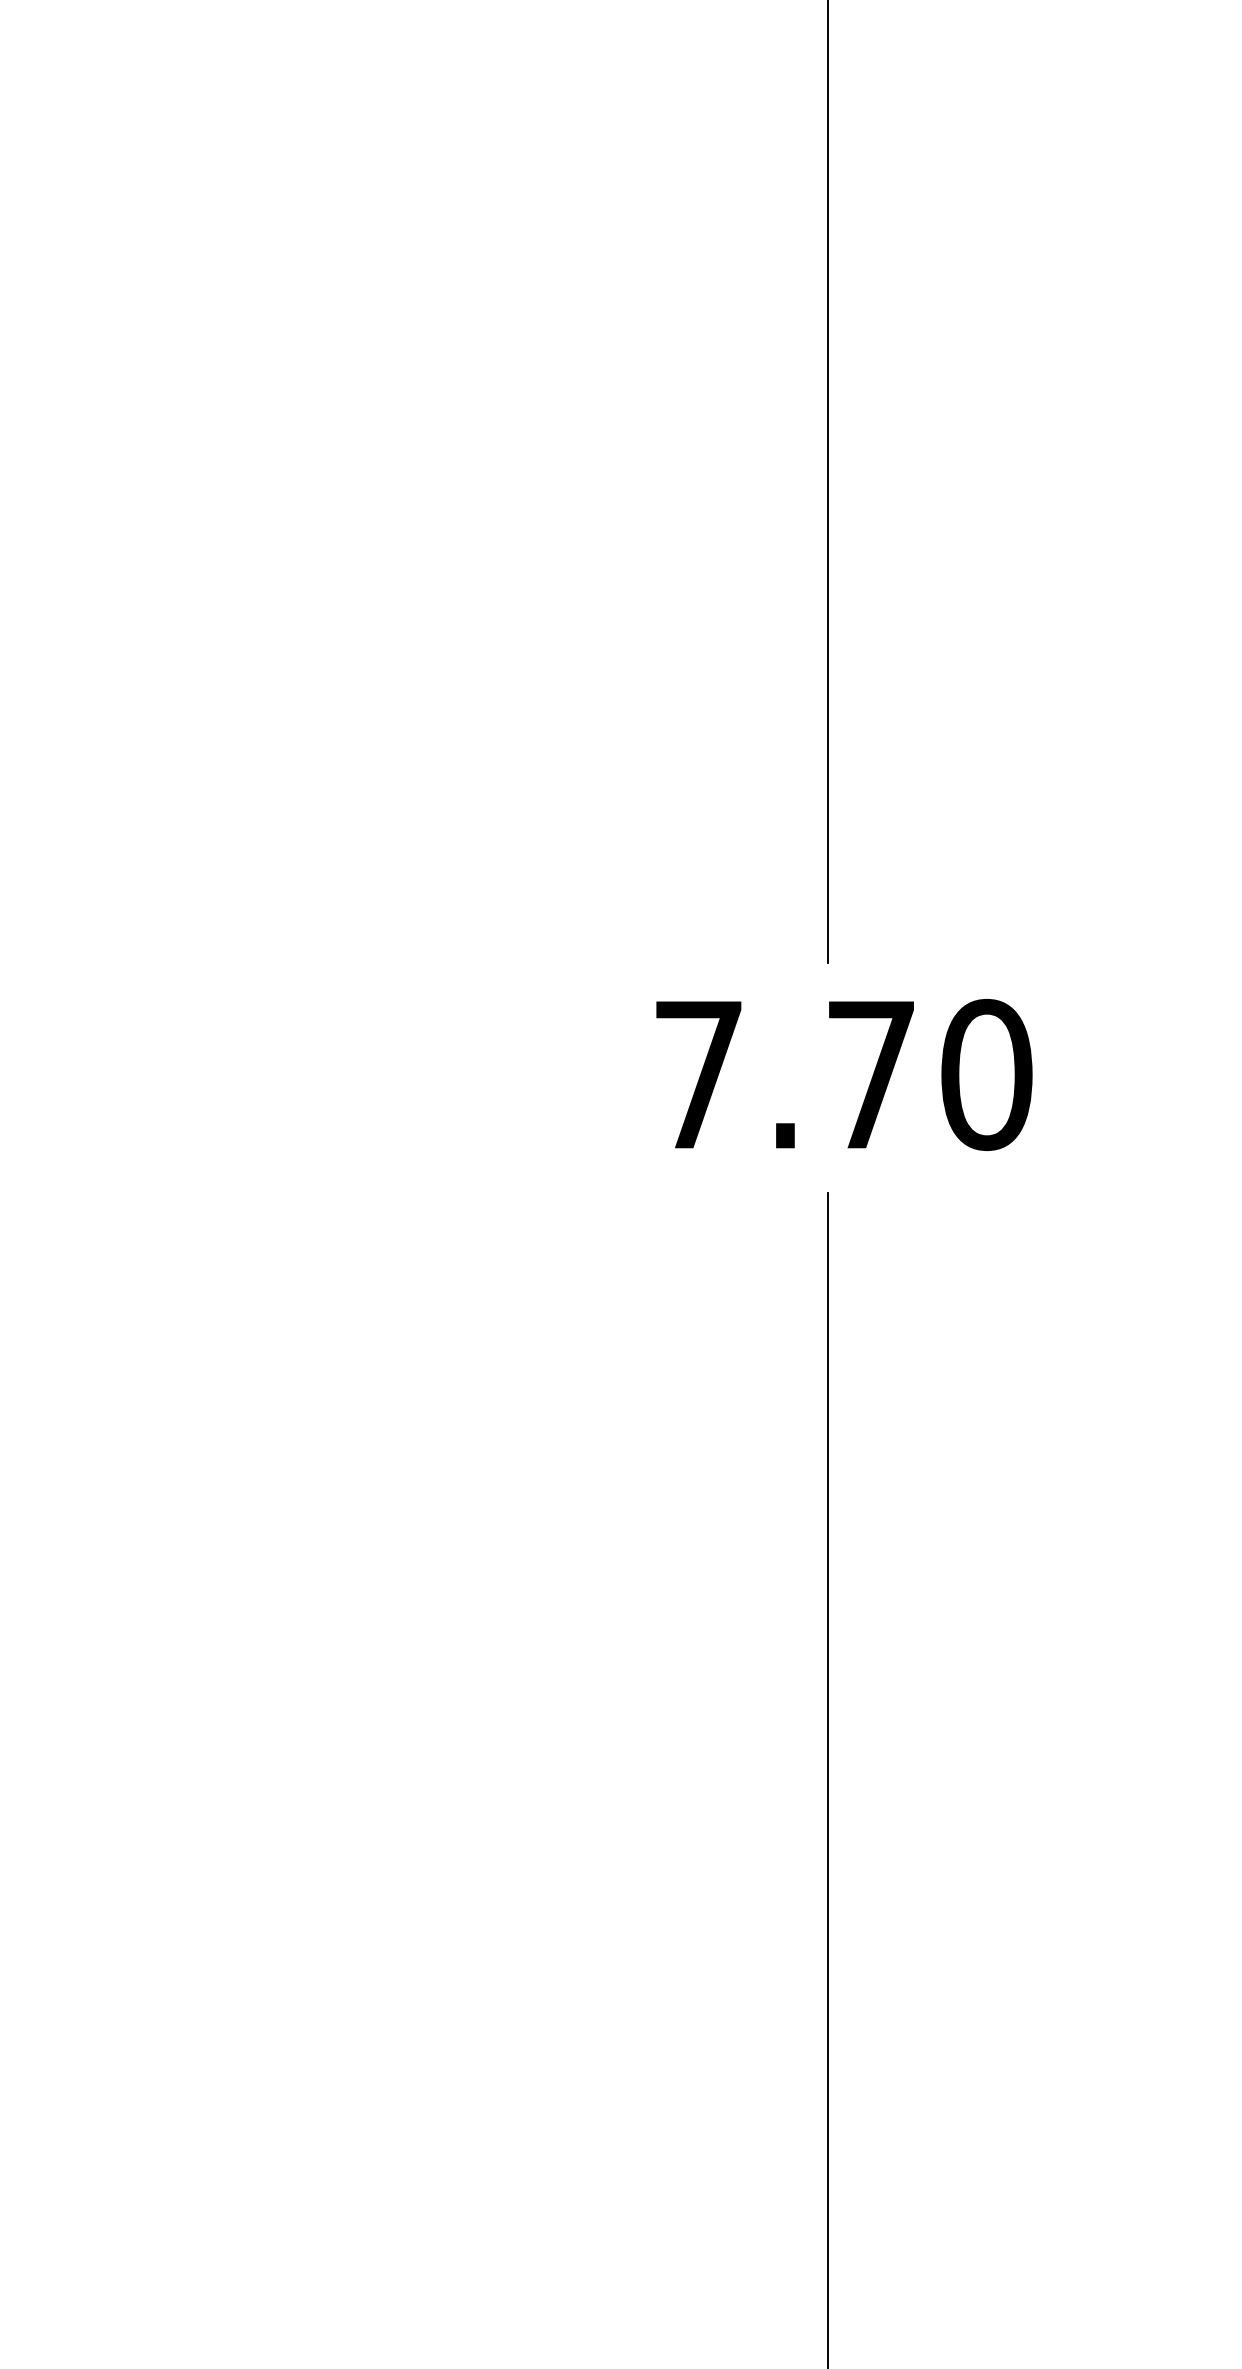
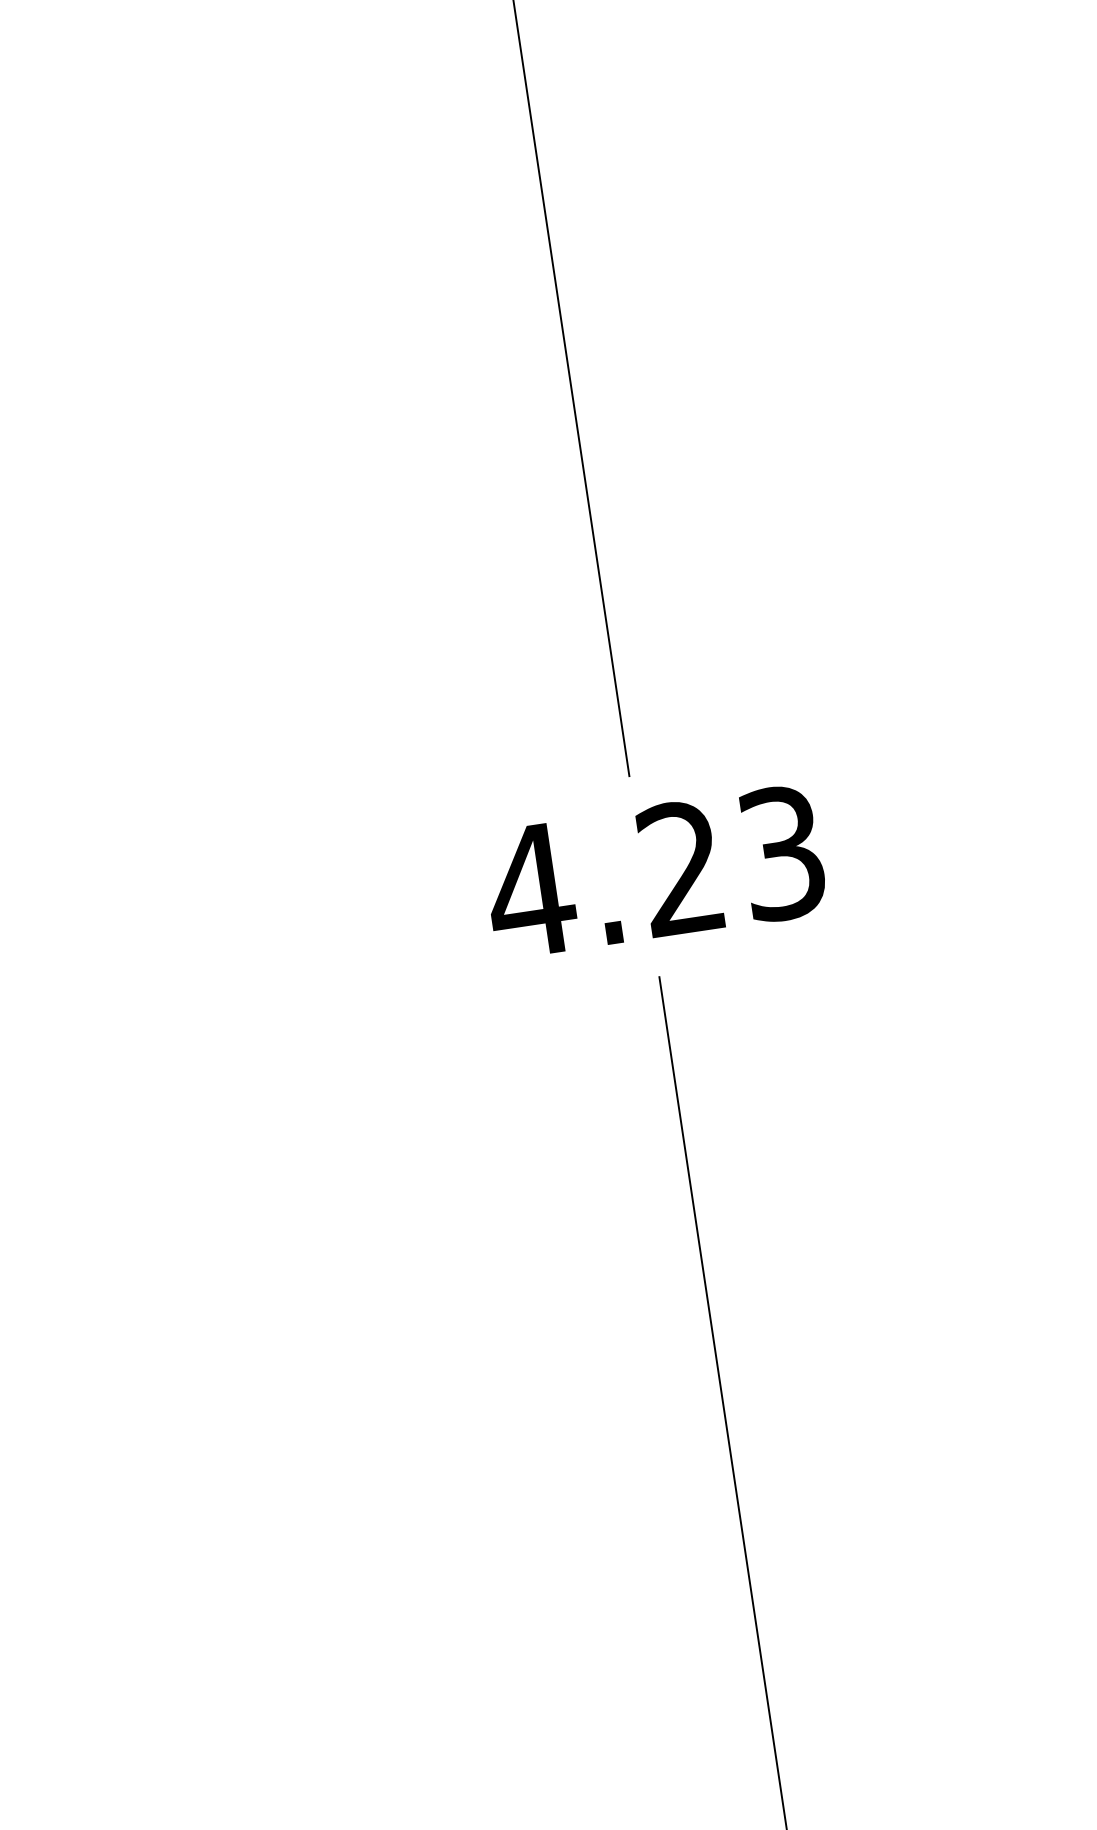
text: (841, 1074) -> (655, 871), 7.70 -> 4.23

